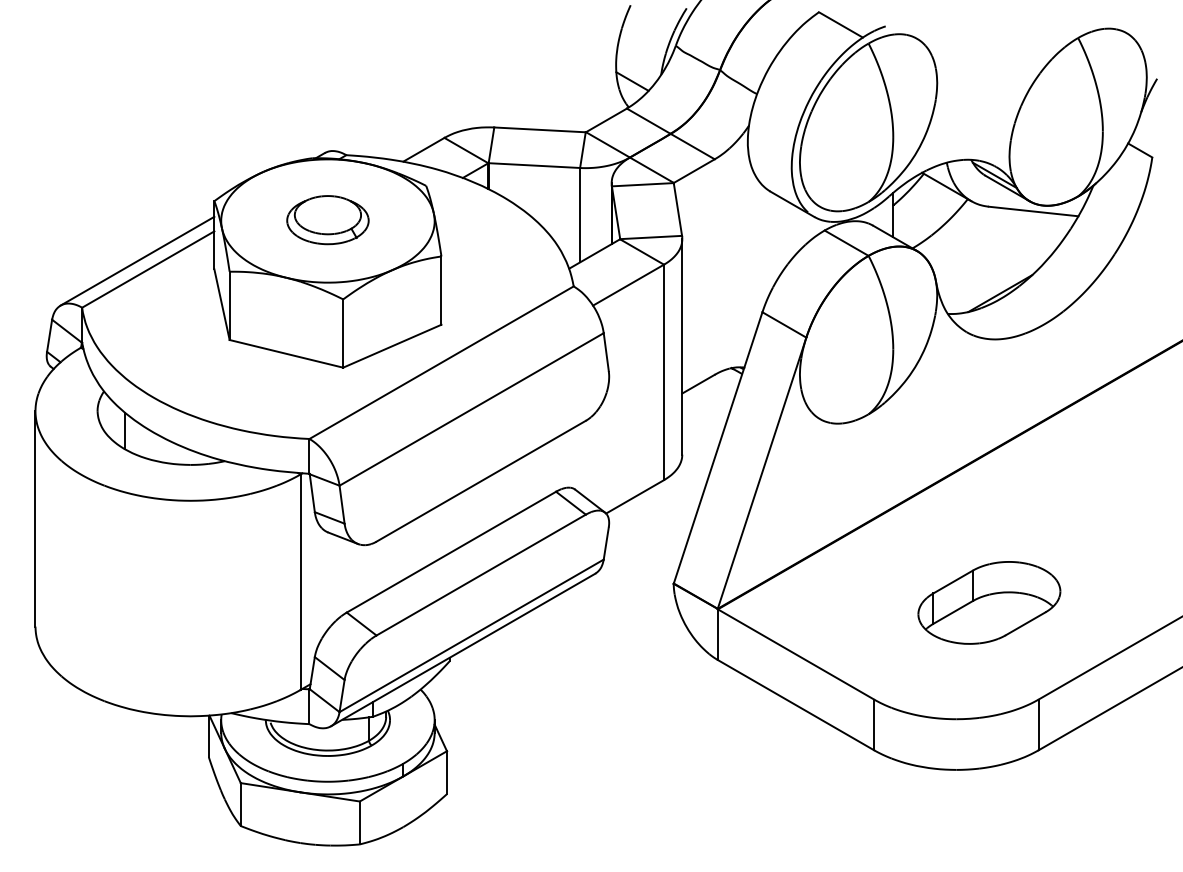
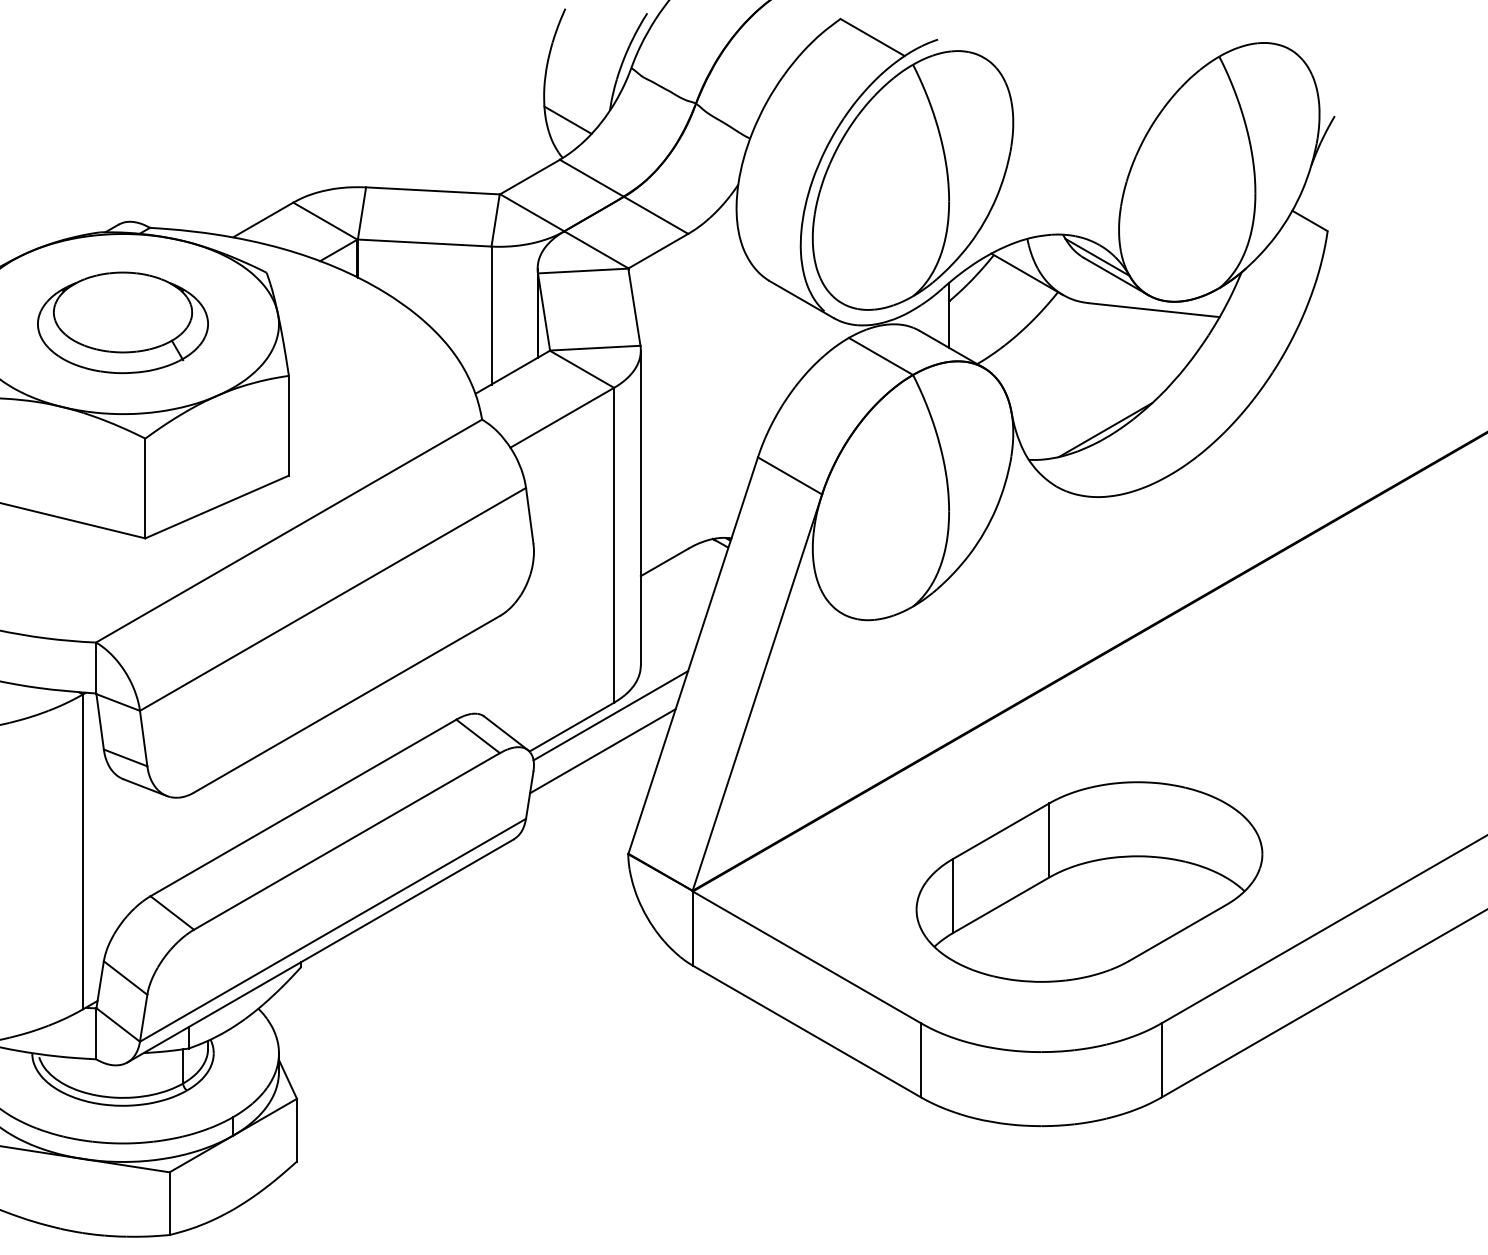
part: (327, 219) -> (122, 321), size x1.43
line: (661, 488) -> (610, 714), added
line: (656, 513) -> (603, 751), added
part: (989, 602) -> (1089, 881), size x1.67

